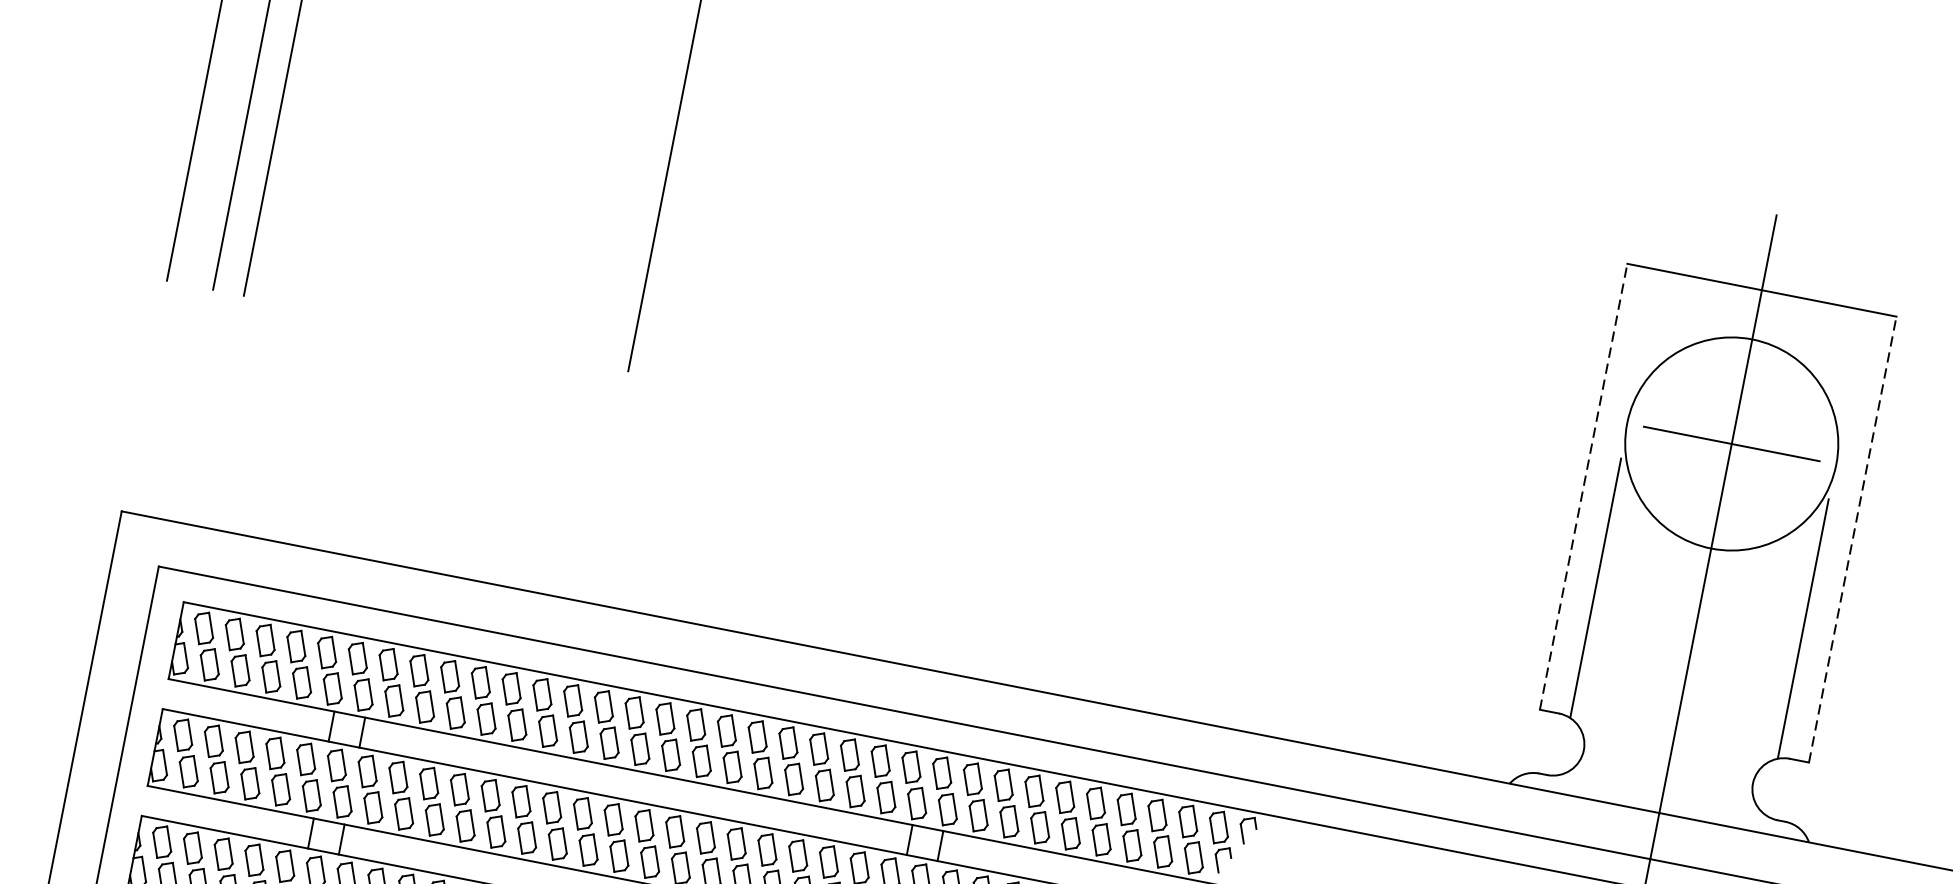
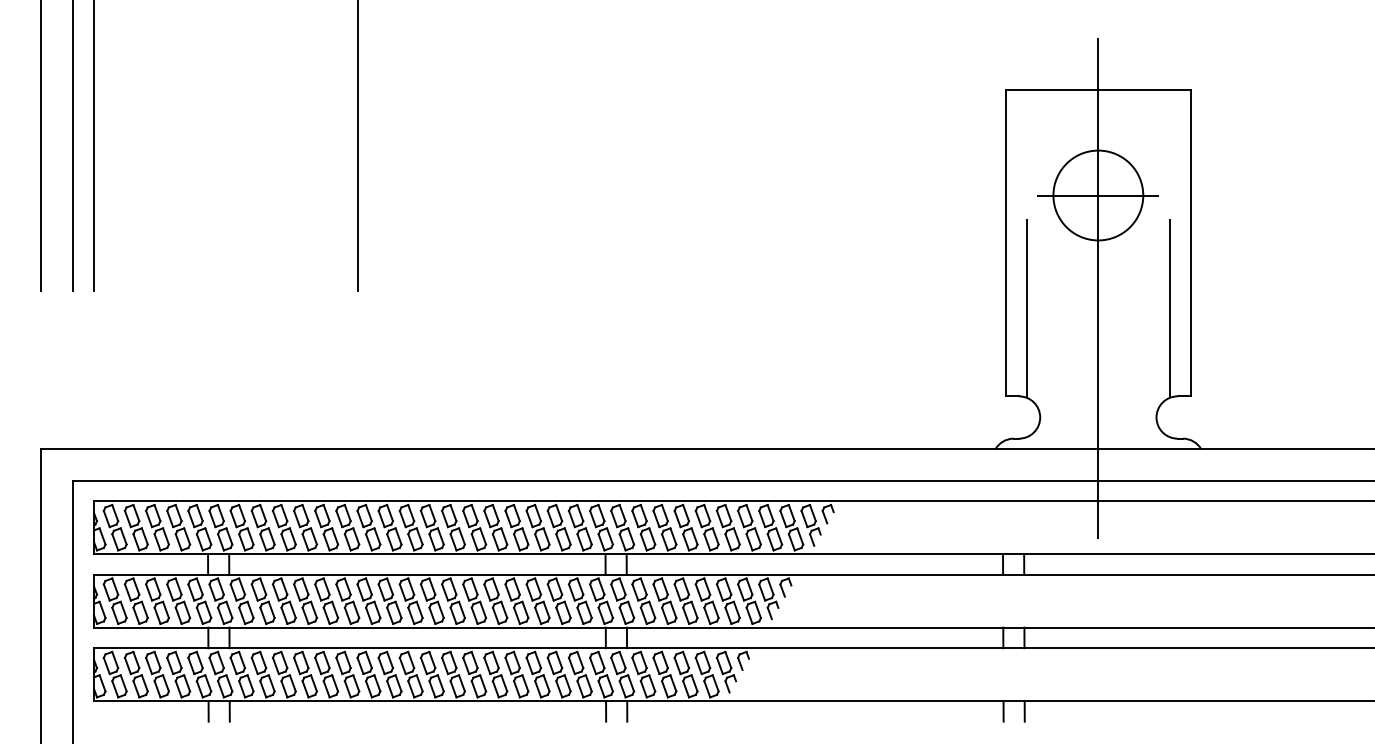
circle: (1731, 444) -> (1098, 195), size x0.62
line: (1583, 485) -> (1005, 242), dashed -> solid
line: (1852, 538) -> (1190, 242), dashed -> solid

